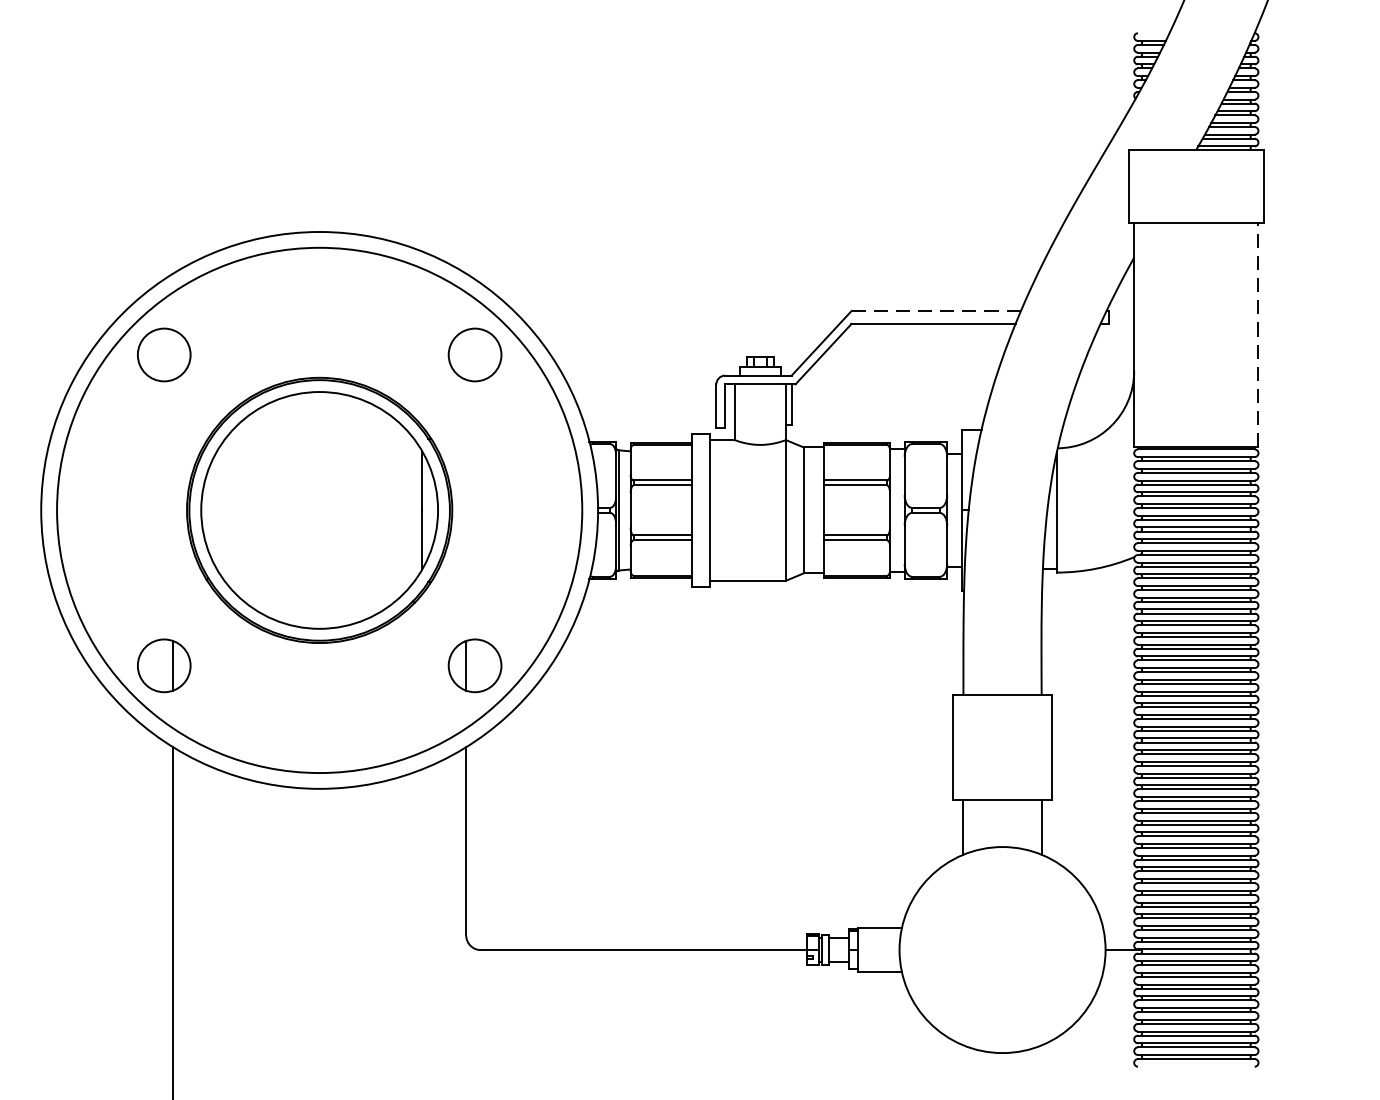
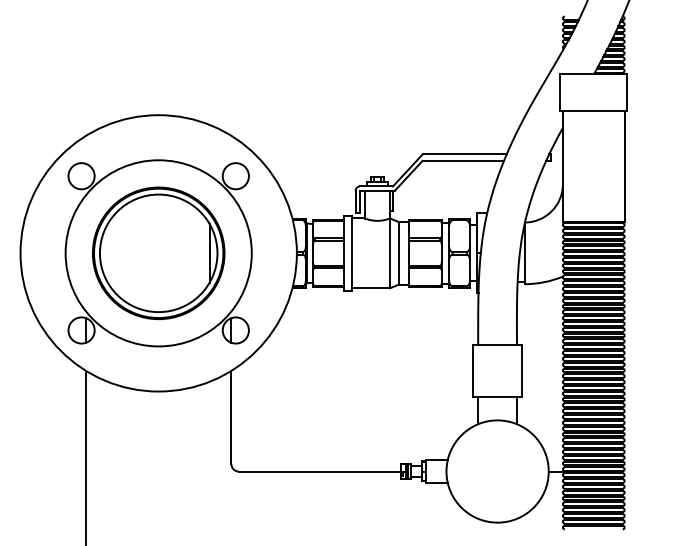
line: (937, 311) -> (465, 154), dashed -> solid
line: (1258, 335) -> (624, 166), dashed -> solid
circle: (319, 510) -> (158, 253), size x0.71

